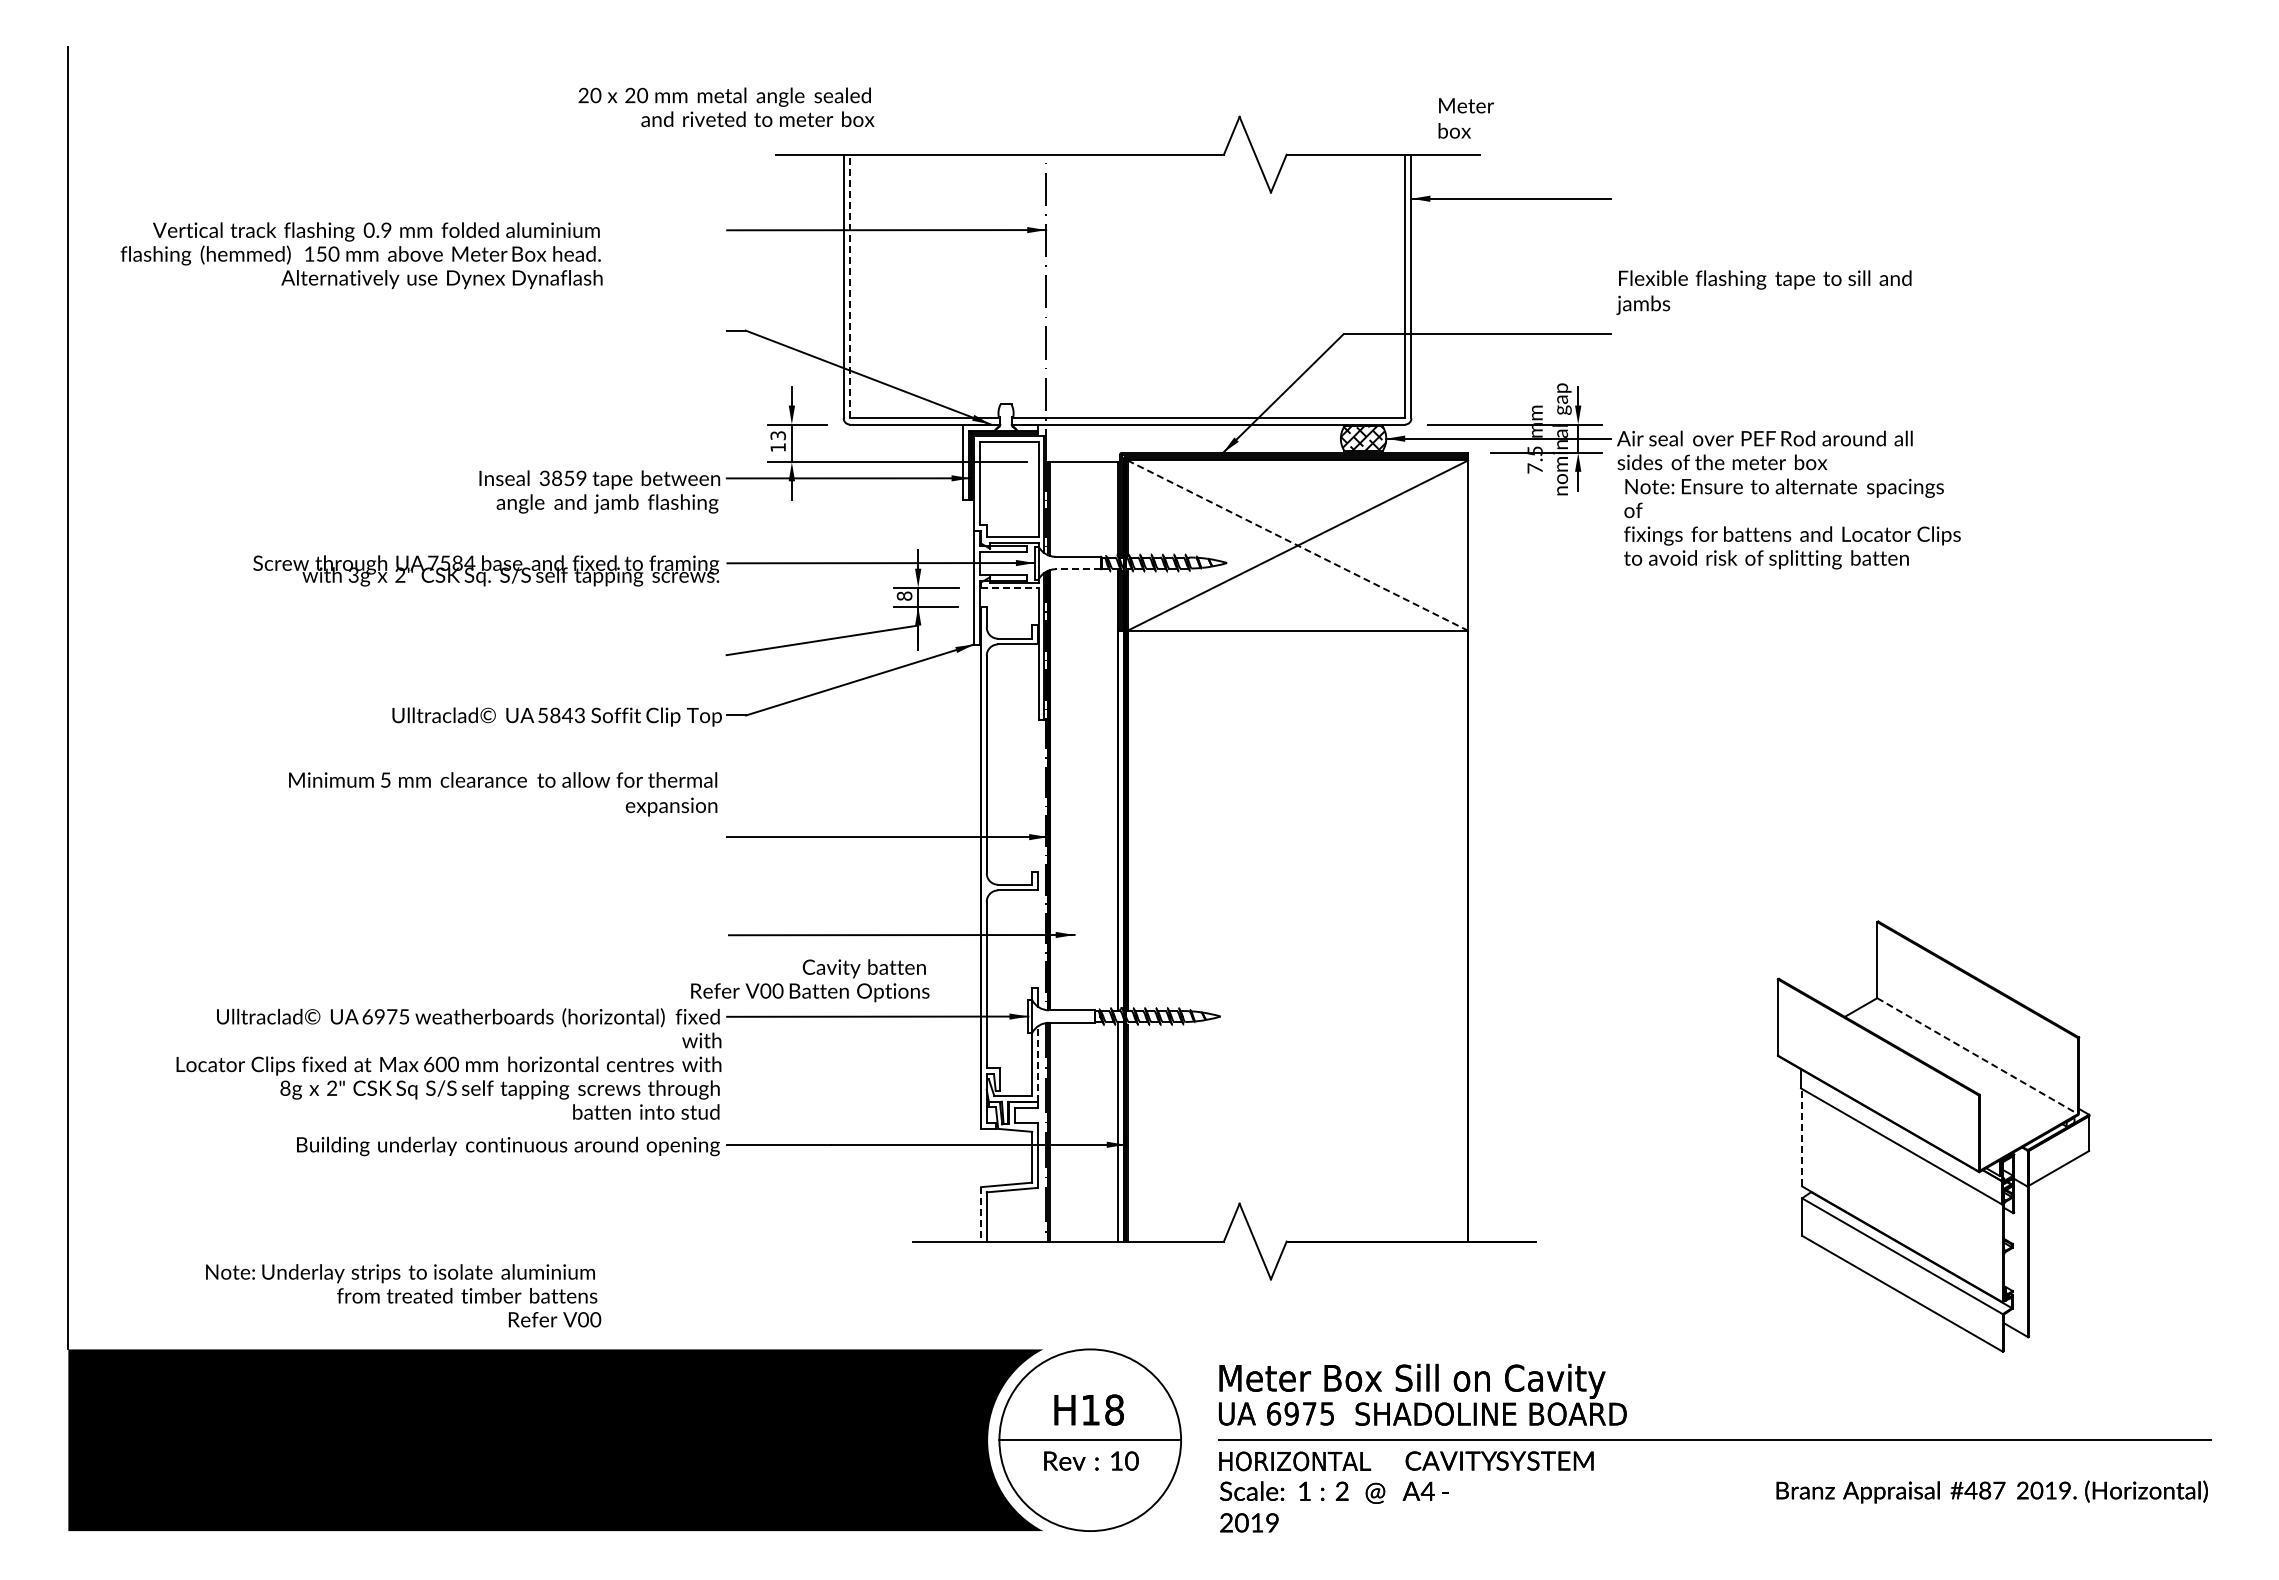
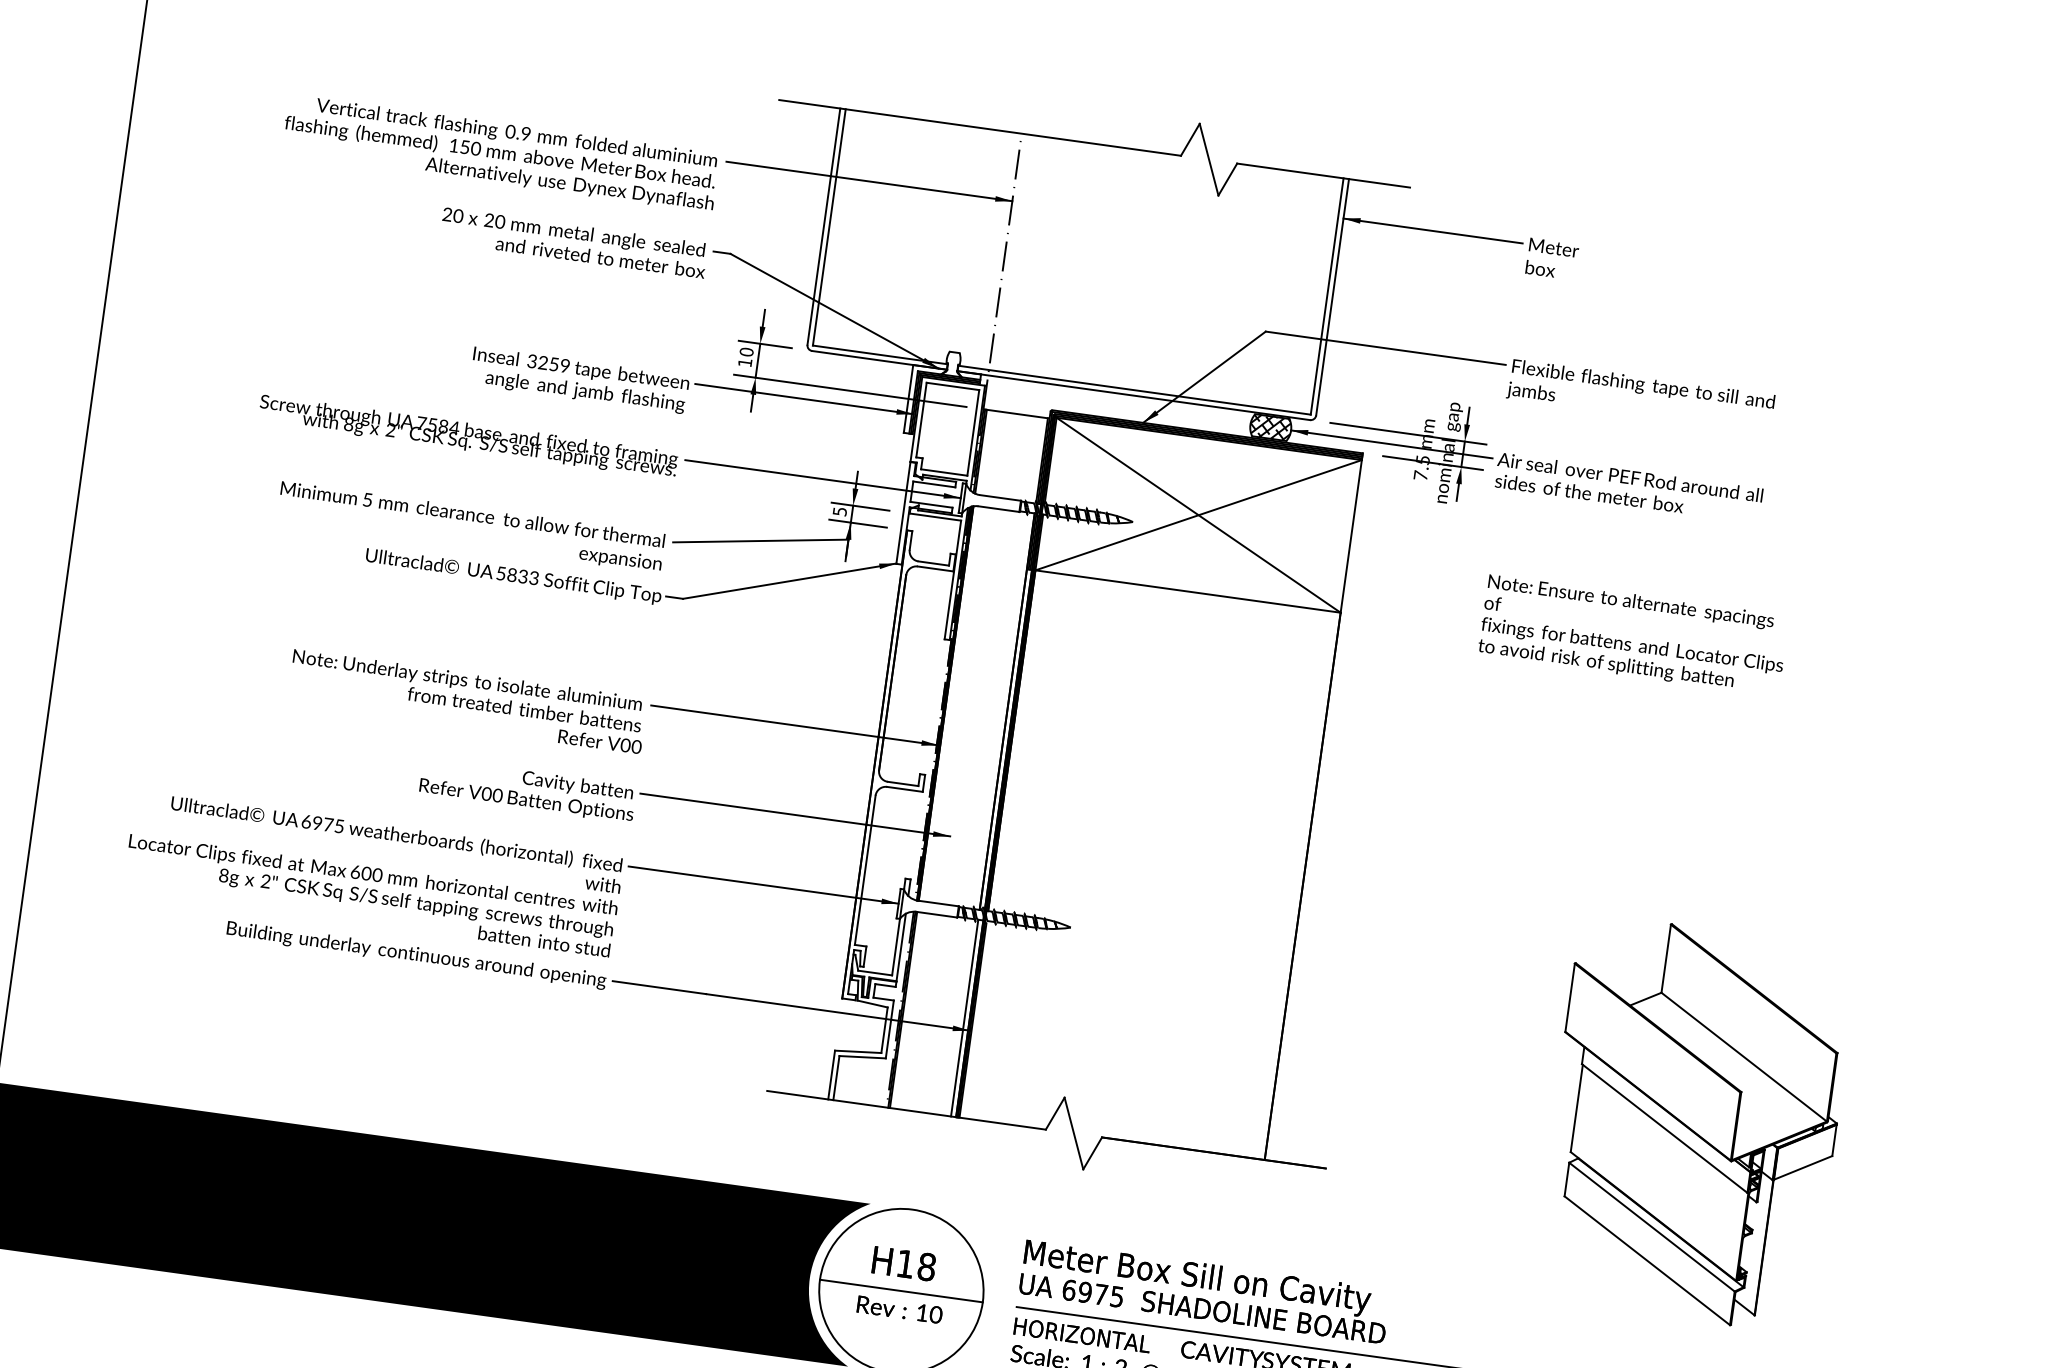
text: (726, 106) -> (574, 242), moved
text: (1465, 118) -> (1551, 259), moved
text: (361, 255) -> (500, 153), moved
line: (849, 286) -> (829, 227), dashed -> solid
text: (1763, 292) -> (1640, 396), moved
text: (777, 435) -> (746, 351), 13 -> 10
text: (557, 479) -> (543, 363), 3859 -> 3259
text: (1792, 523) -> (1633, 634), moved
line: (1298, 545) -> (1199, 515), dashed -> solid
line: (1078, 569) -> (999, 509), dashed -> solid
text: (353, 575) -> (348, 424), 3g -> 8g
line: (1009, 587) -> (935, 516), dashed -> solid
text: (904, 595) -> (839, 511), 8 -> 5
text: (567, 715) -> (523, 576), 5843 -> 5833
text: (503, 794) -> (471, 527), moved
text: (810, 980) -> (528, 790), moved
line: (1977, 1056) -> (1744, 1057), dashed -> solid
line: (1037, 1064) -> (900, 947), dashed -> solid
line: (1802, 1137) -> (1577, 1108), dashed -> solid
line: (981, 1214) -> (831, 1075), dashed -> solid
text: (403, 1295) -> (467, 701), moved

